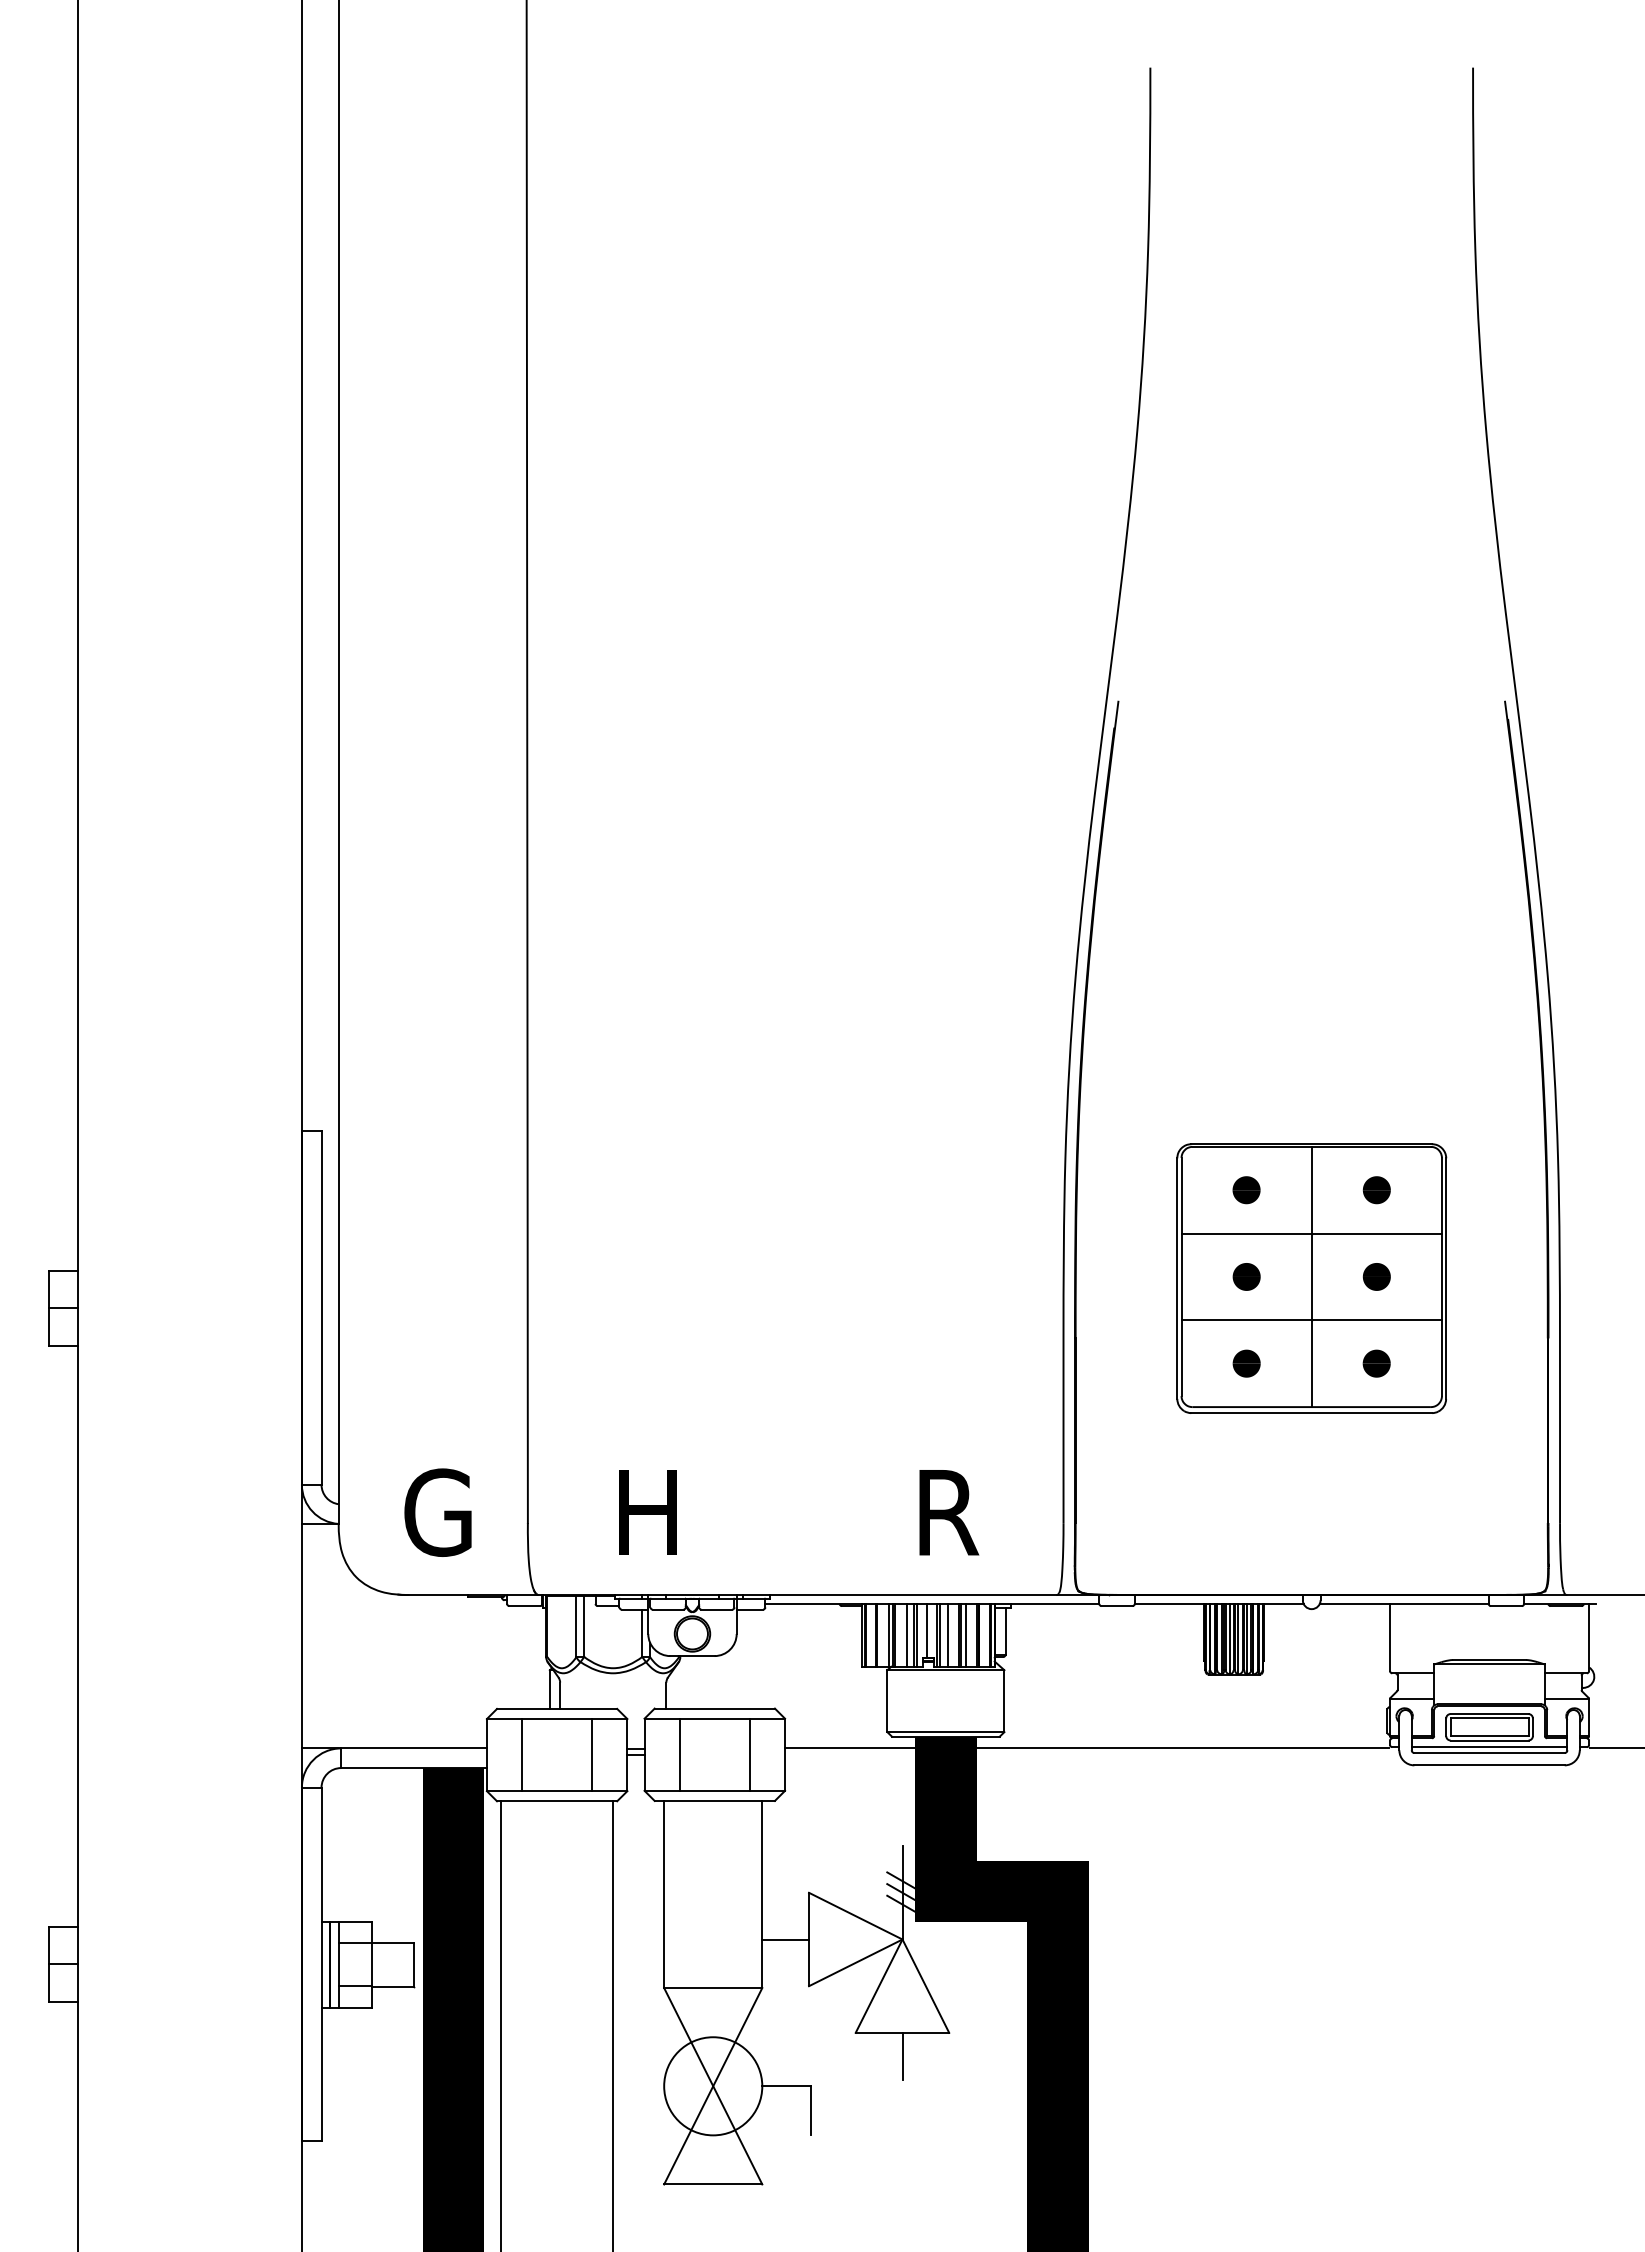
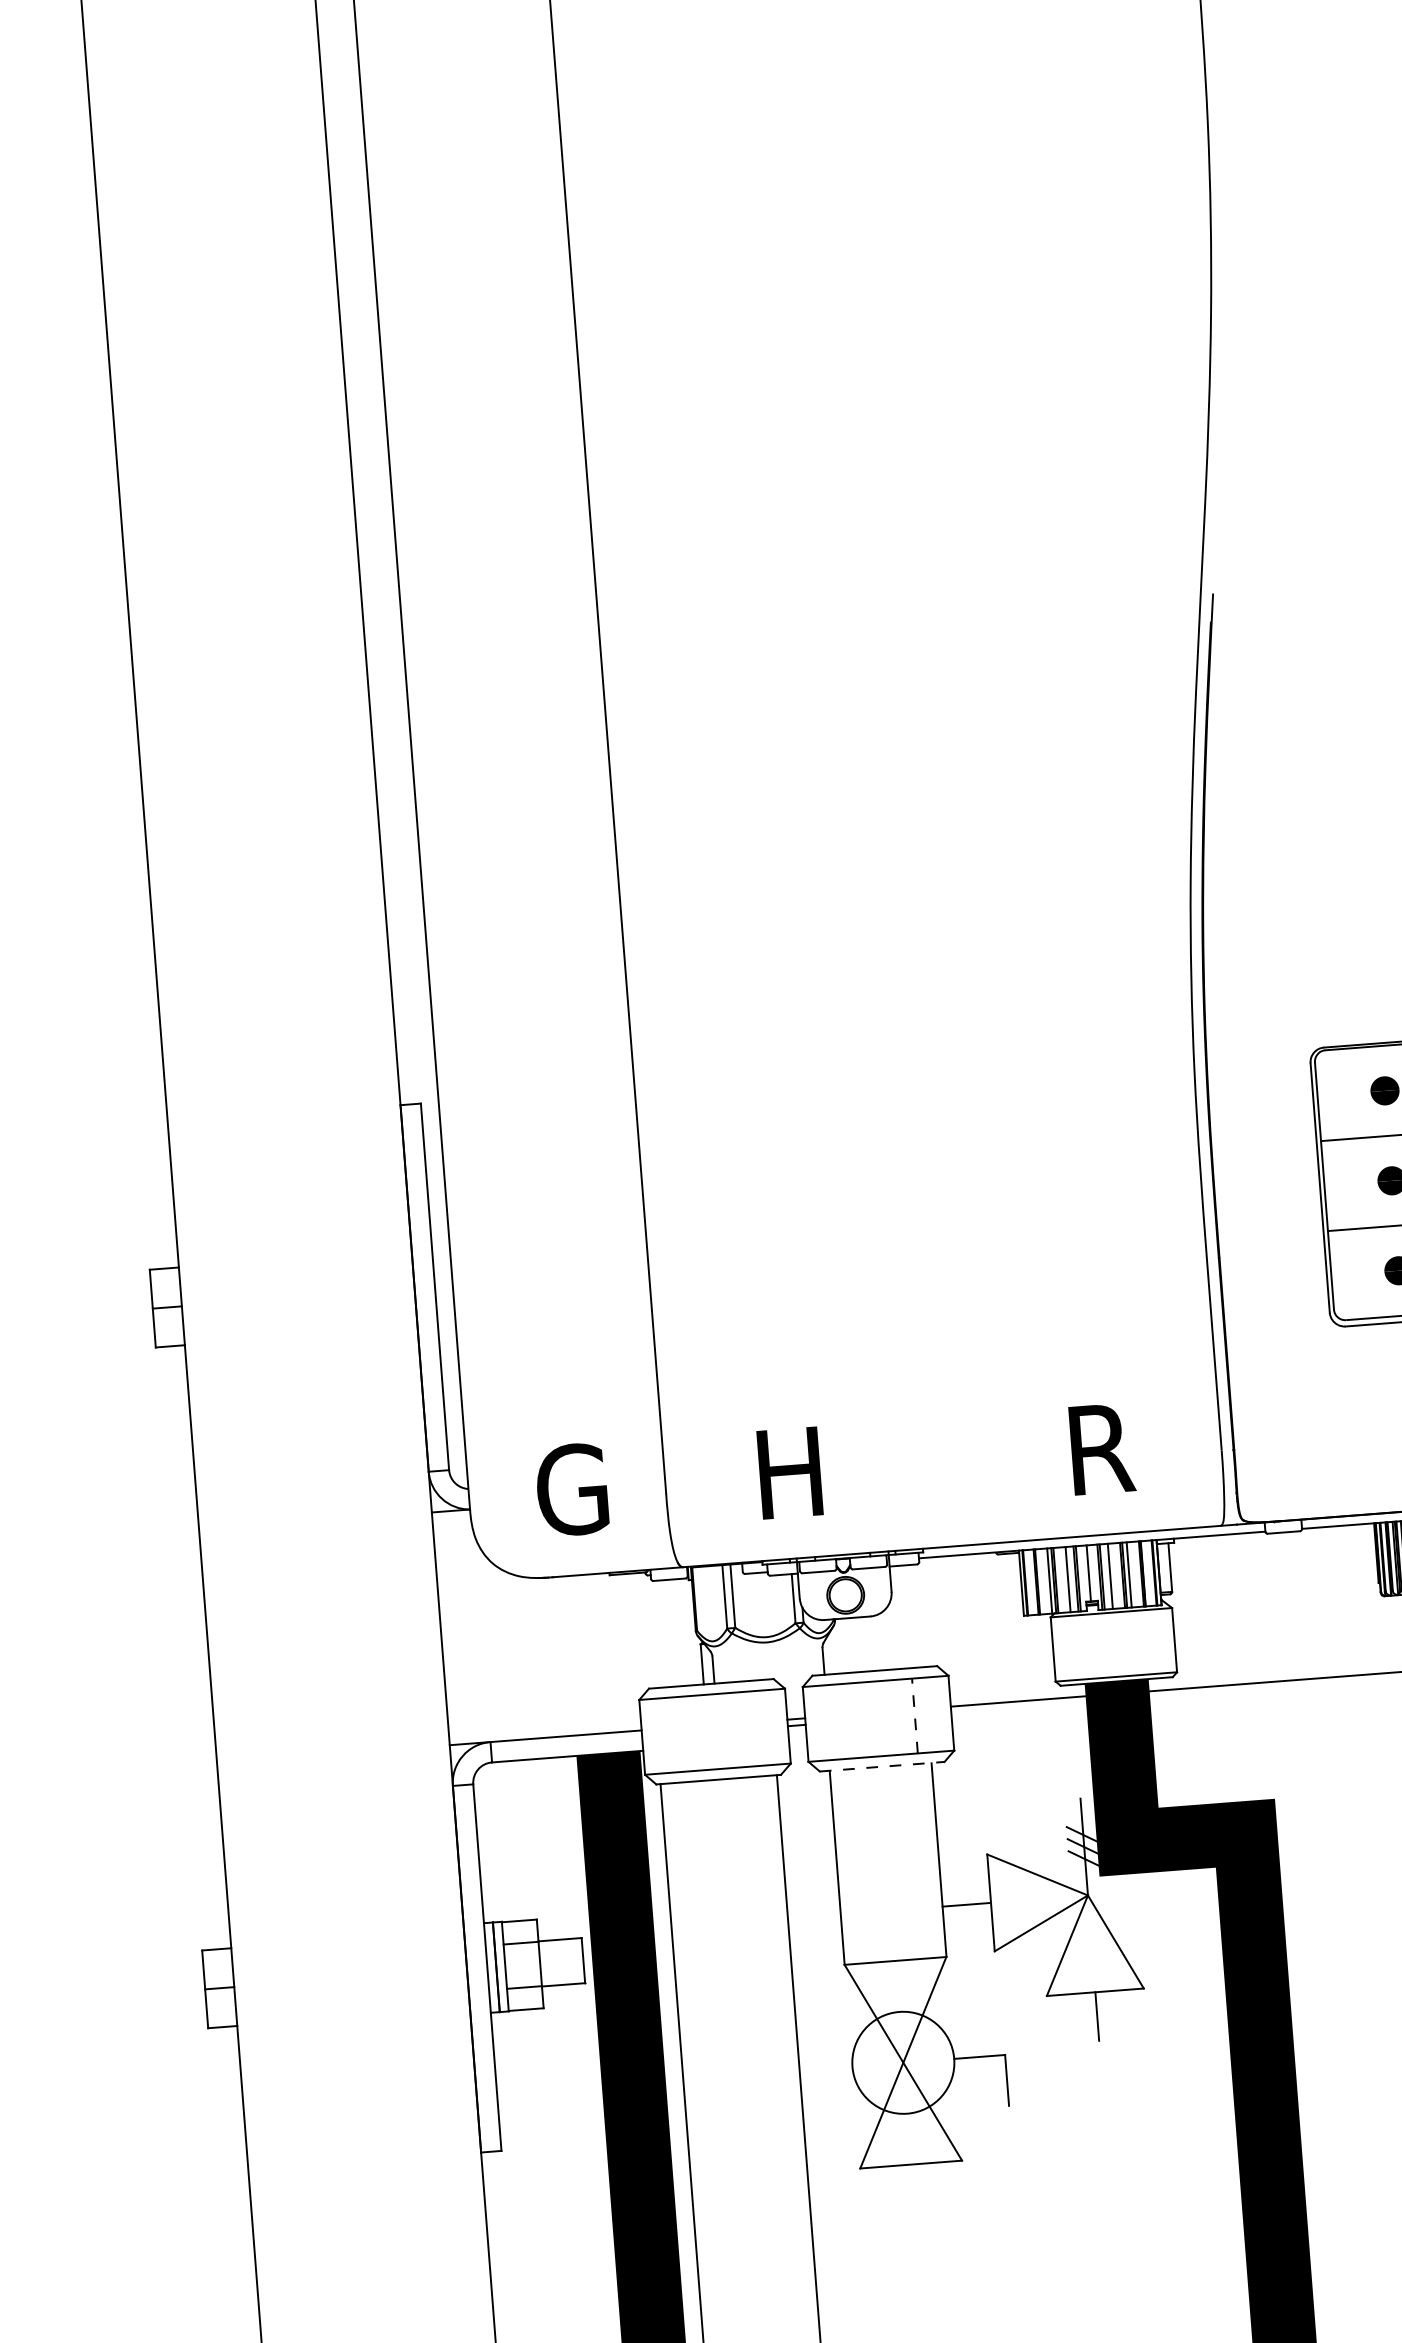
line: (679, 1754) -> (841, 1721), removed
line: (749, 1754) -> (914, 1715), solid -> dashed
line: (522, 1755) -> (679, 1734), removed
line: (592, 1755) -> (751, 1729), removed
line: (715, 1800) -> (882, 1766), solid -> dashed

